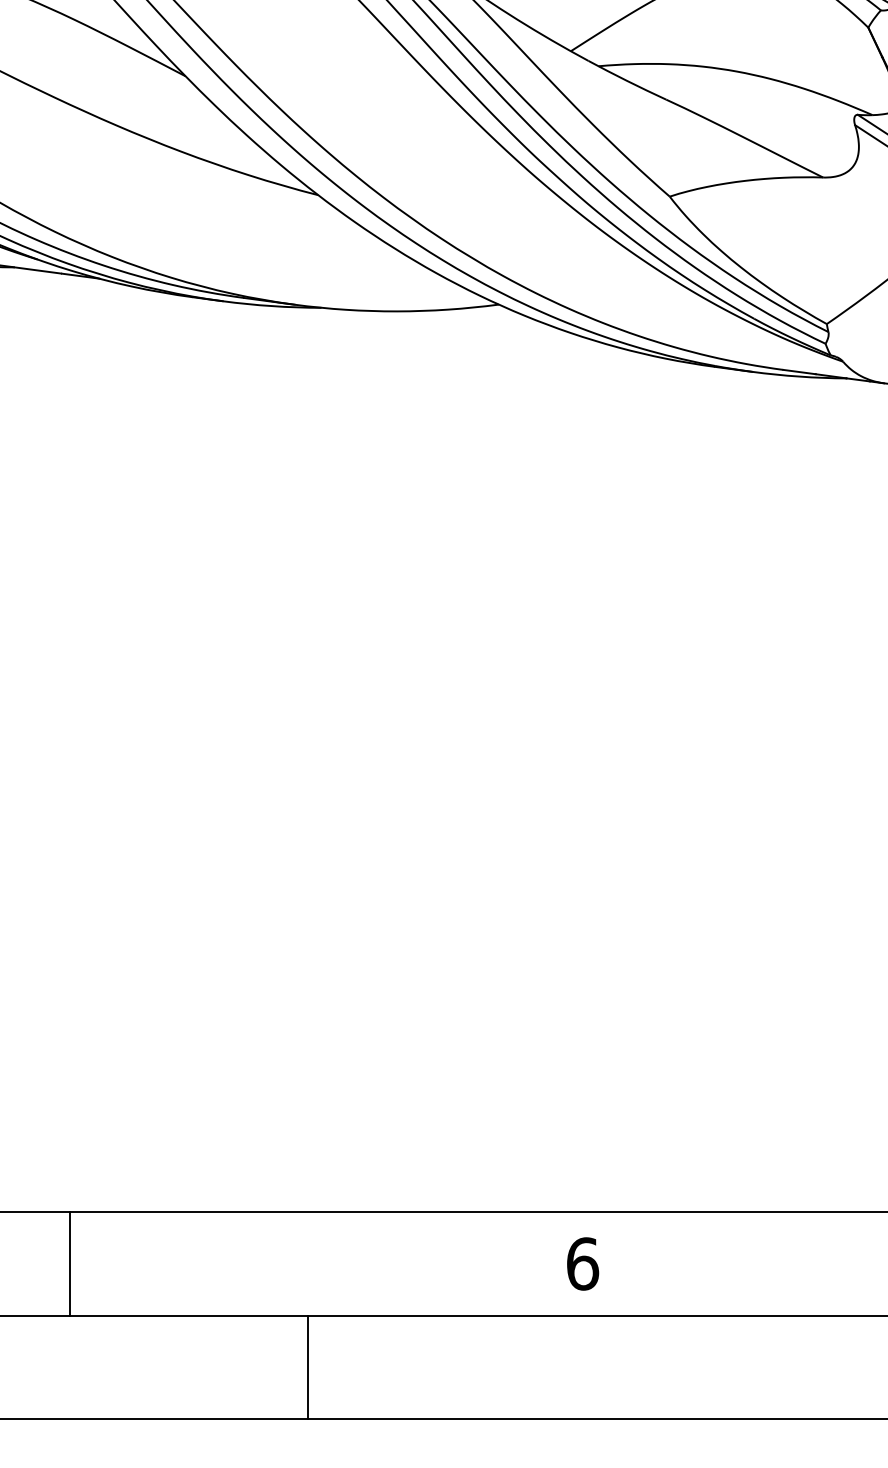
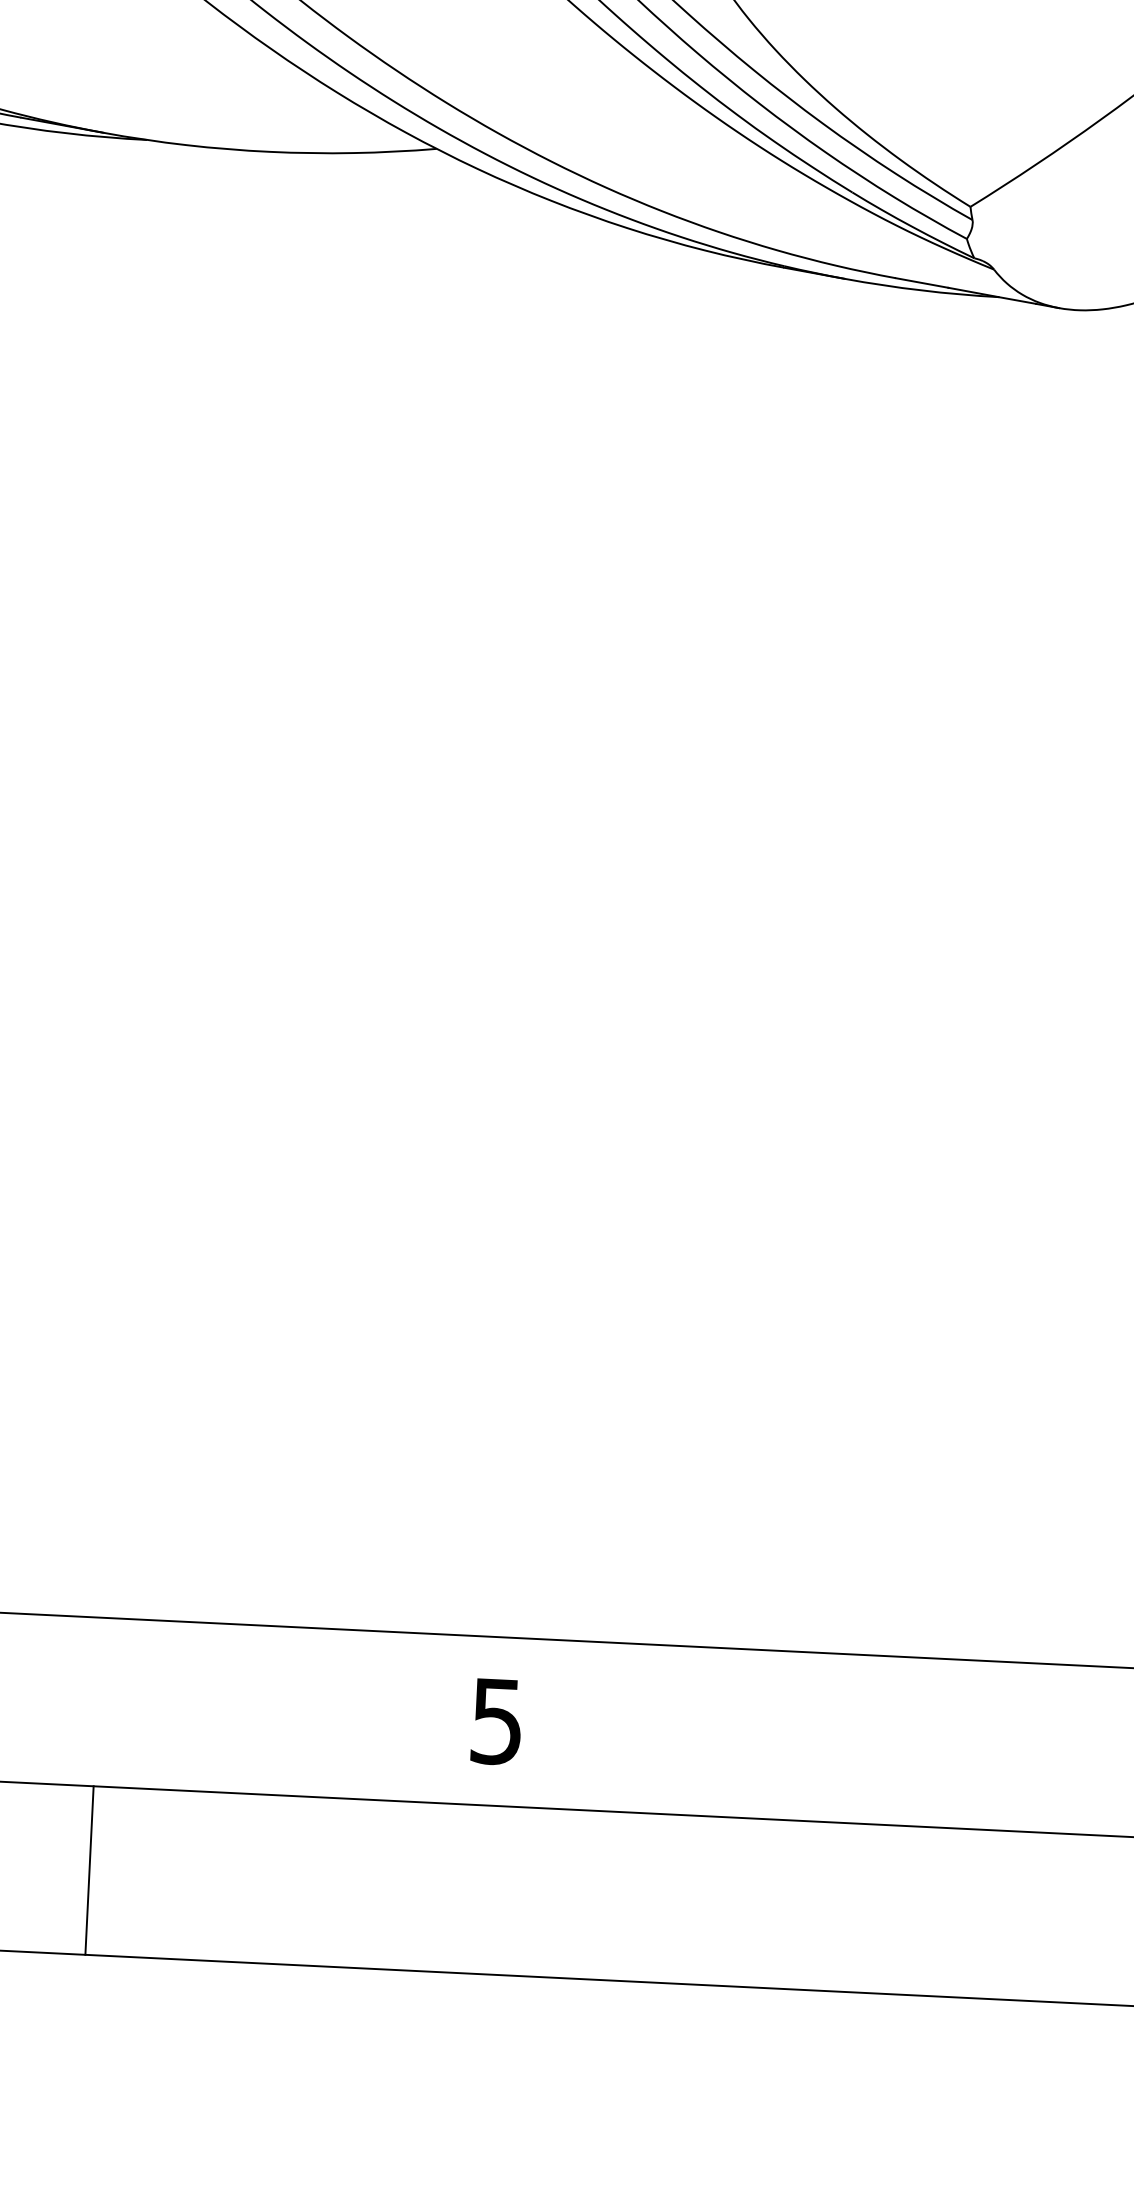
text: (583, 1263) -> (498, 1720), 6 -> 5
line: (308, 1366) -> (90, 1869), moved

